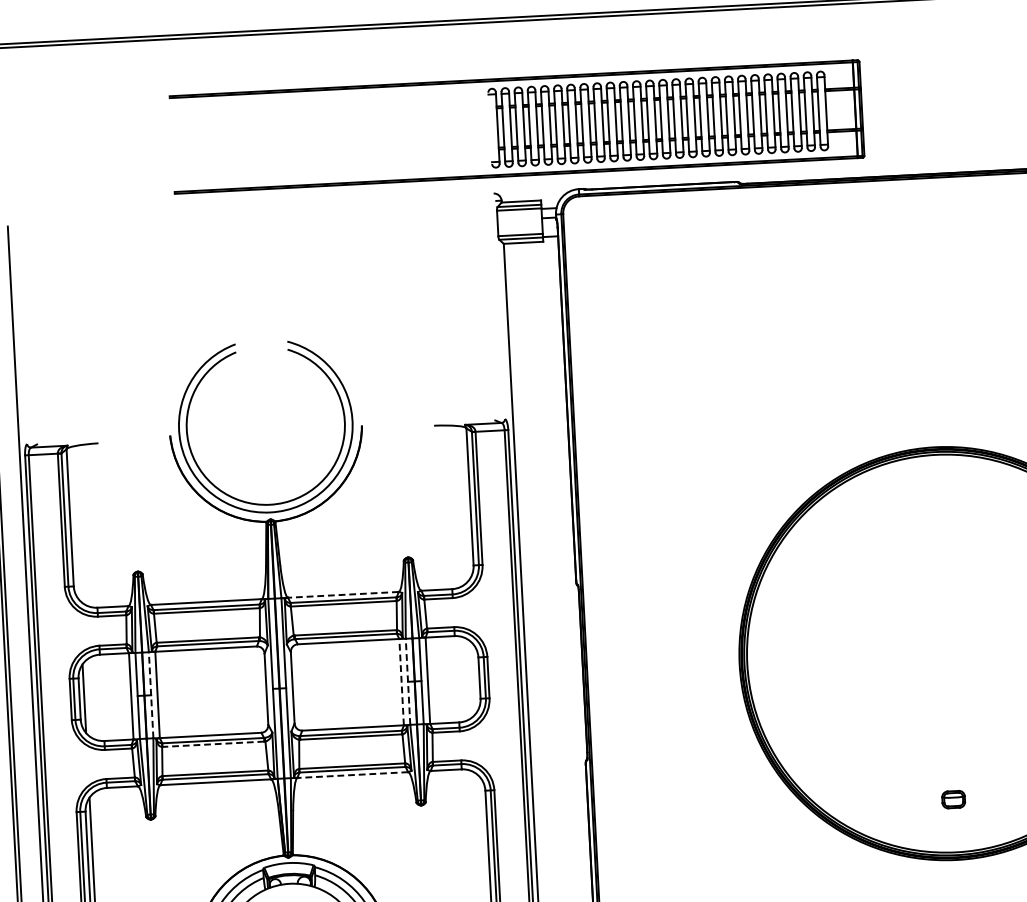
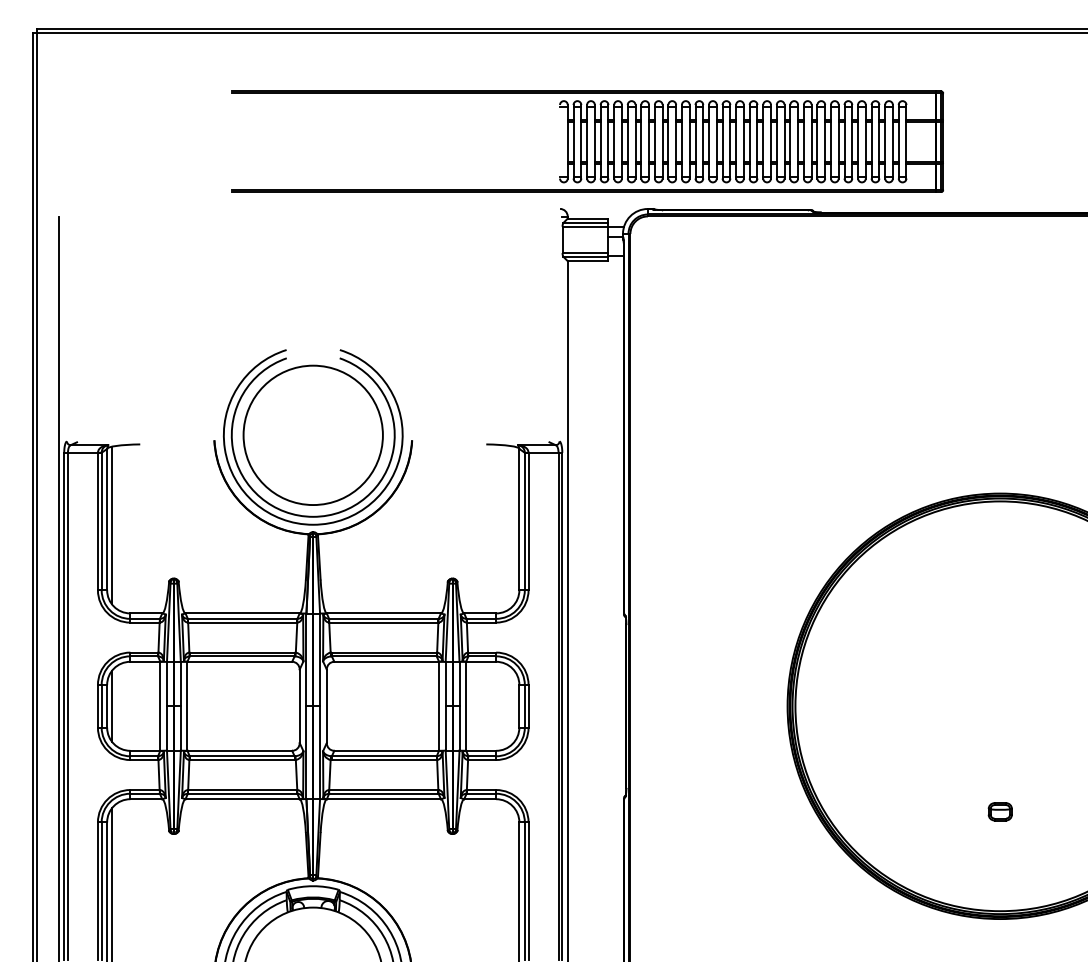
circle: (265, 424) -> (312, 434), added
line: (74, 523) -> (111, 525), added
line: (343, 594) -> (383, 613), dashed -> solid
line: (407, 681) -> (445, 705), dashed -> solid
line: (402, 682) -> (439, 706), dashed -> solid
line: (150, 694) -> (180, 705), dashed -> solid
line: (212, 744) -> (241, 760), dashed -> solid
line: (352, 775) -> (383, 799), dashed -> solid
part: (952, 799) -> (999, 811), moved

